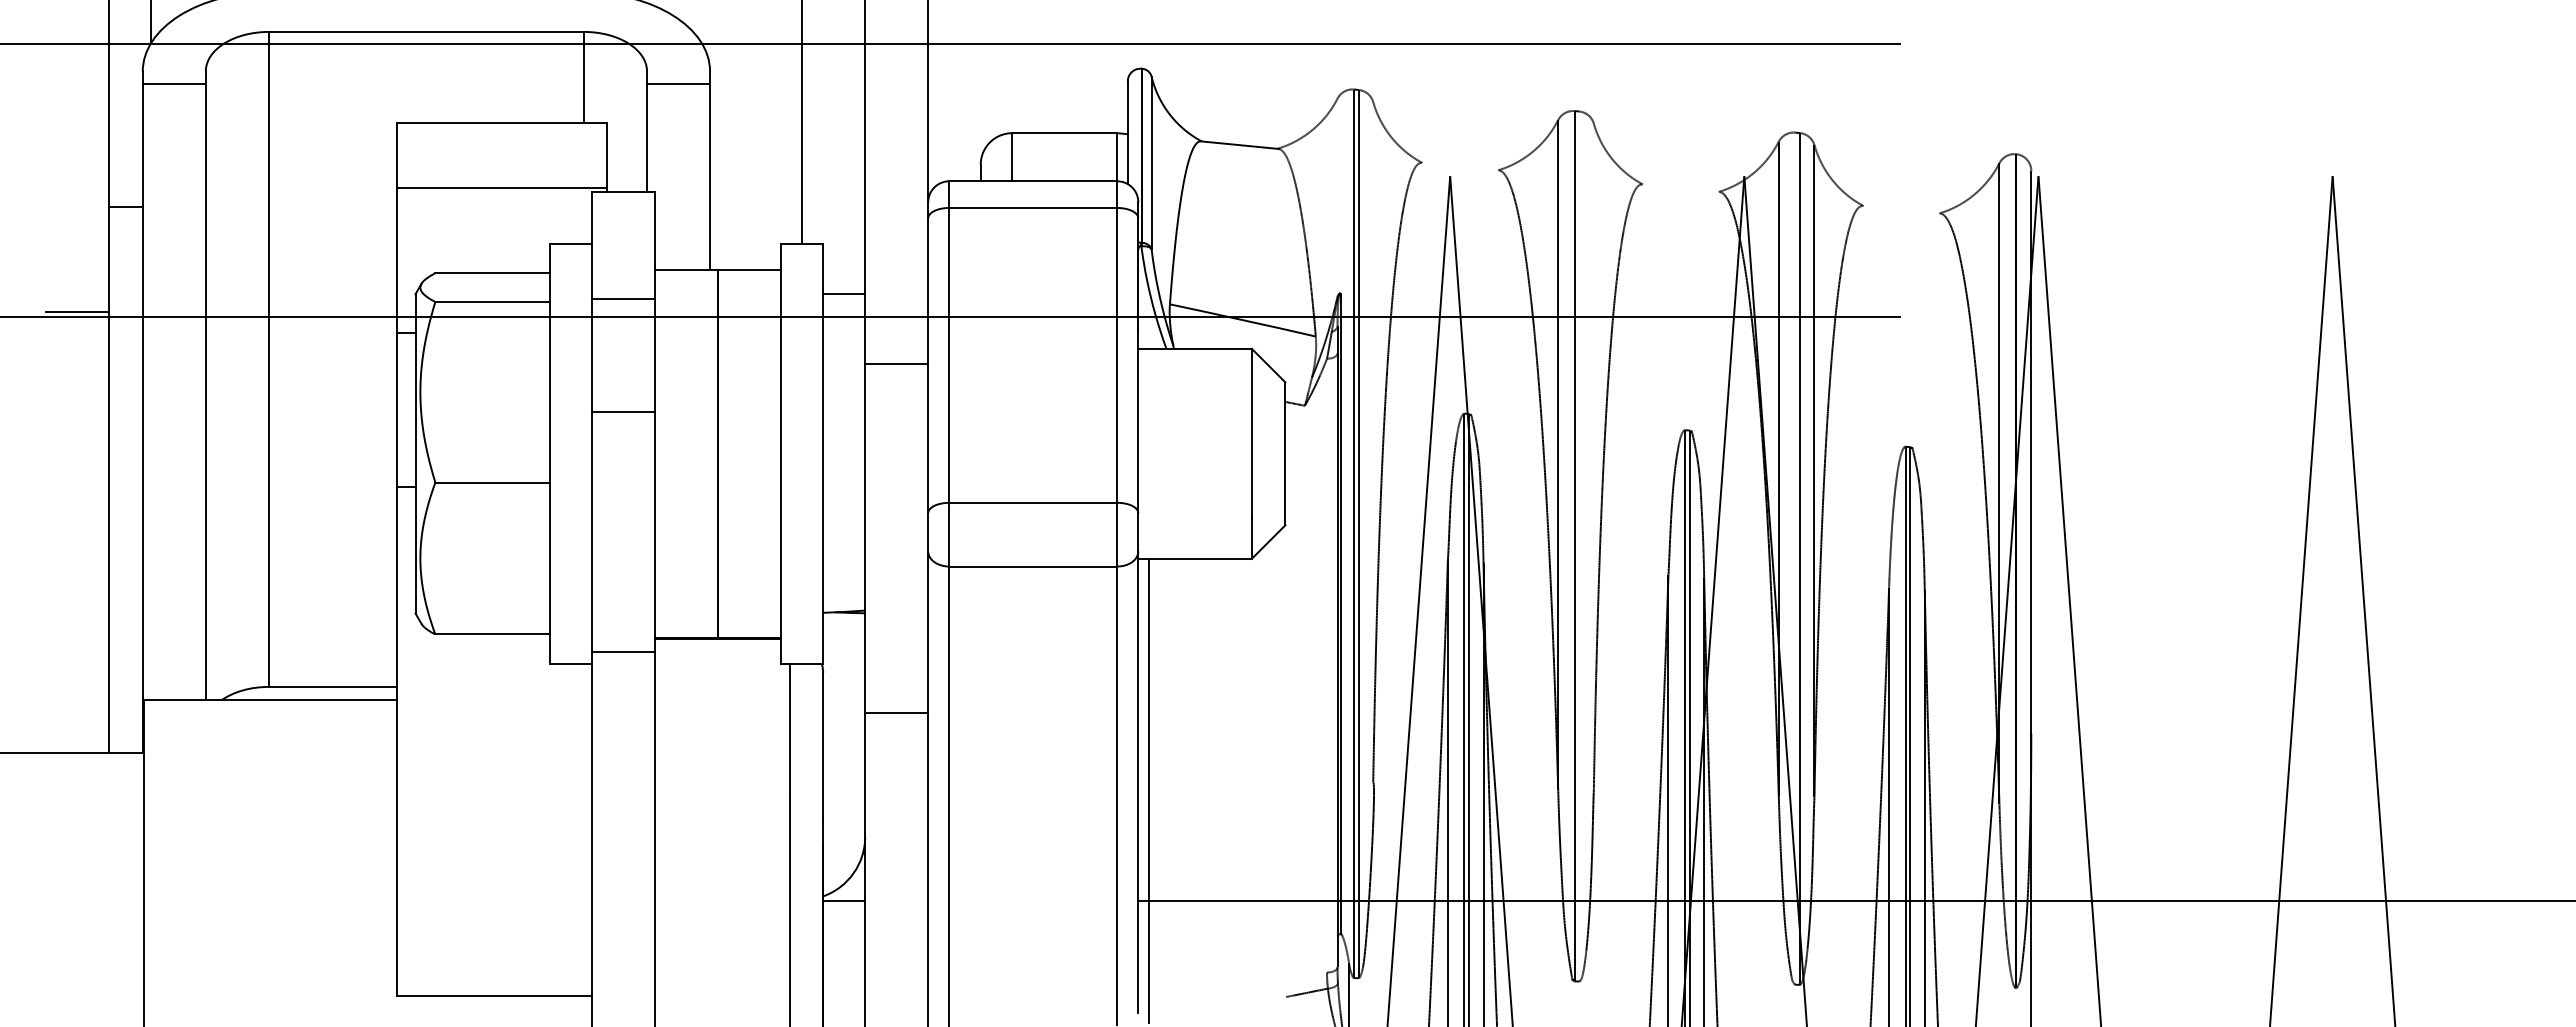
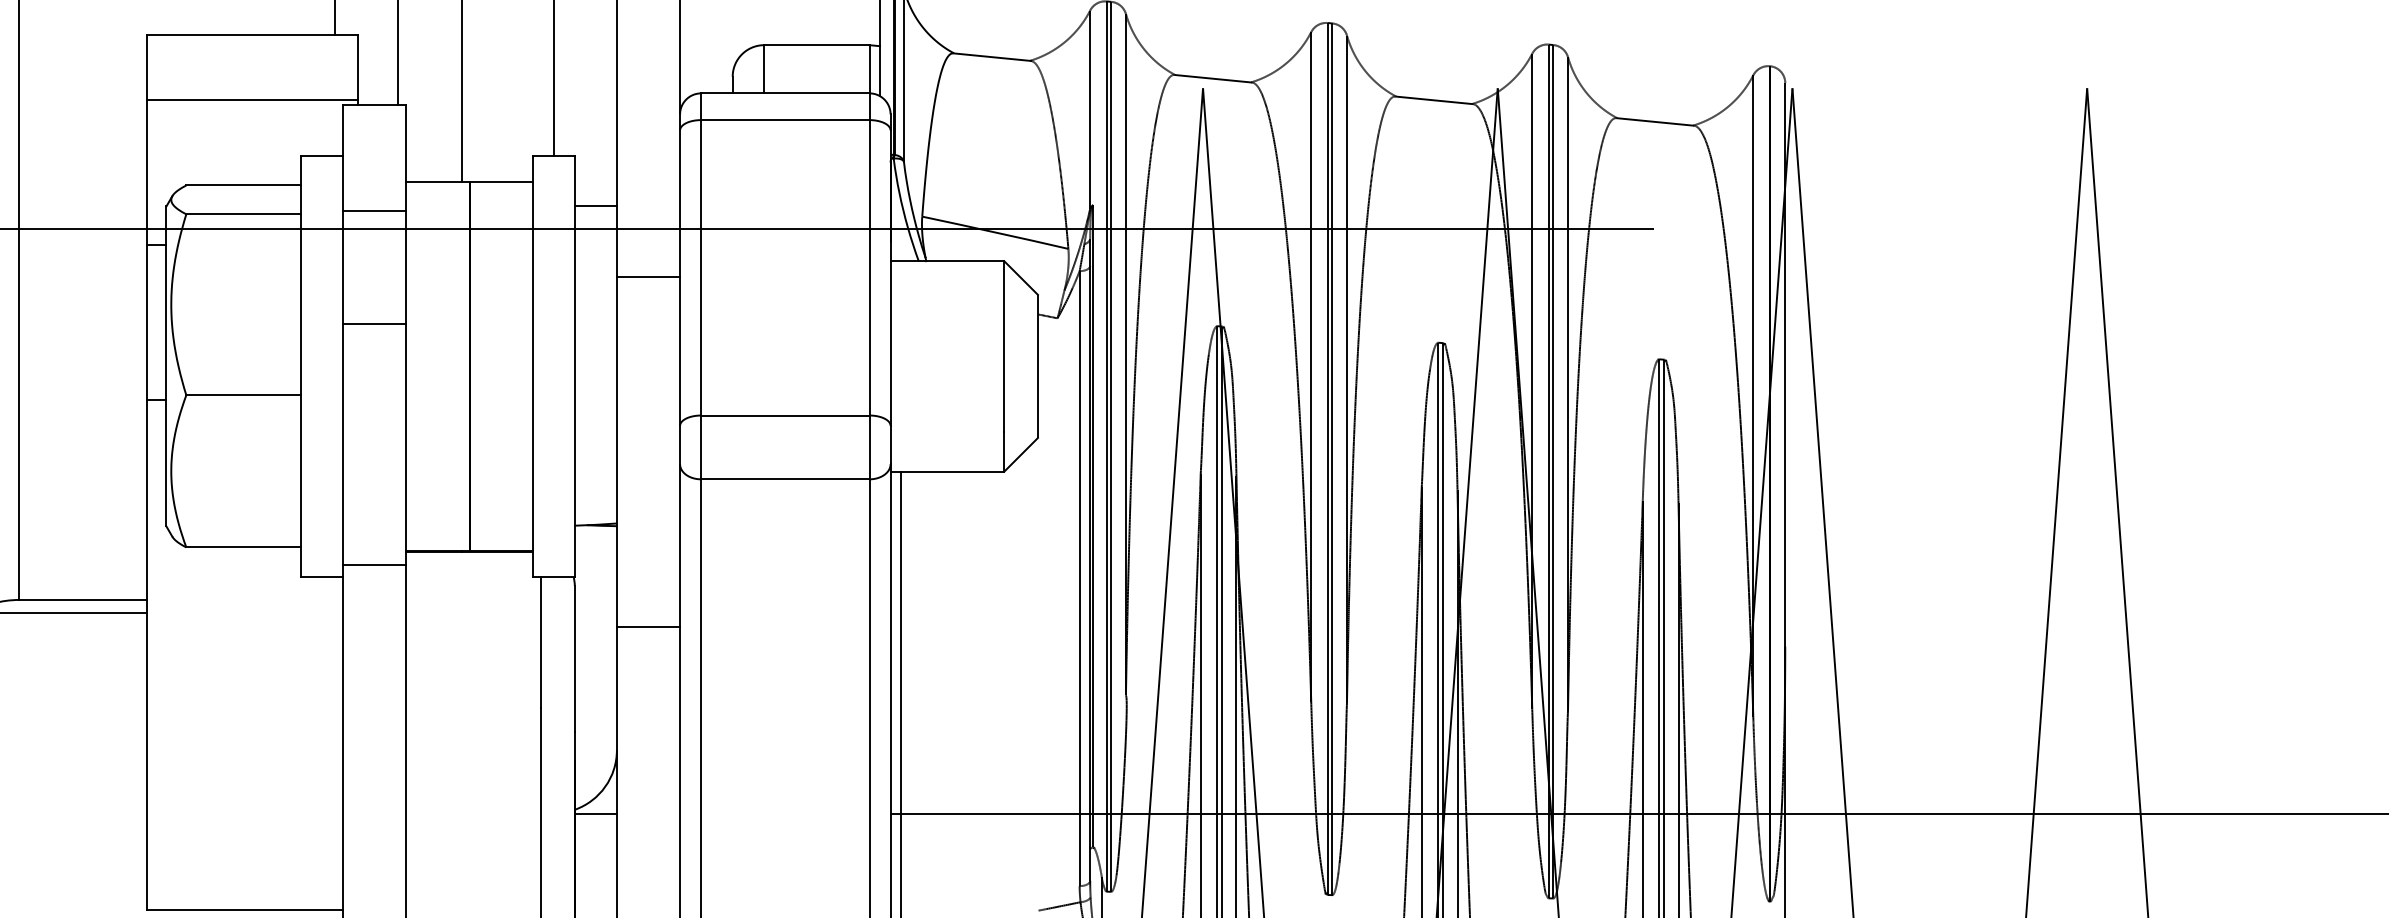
line: (1460, 166) -> (1213, 78), added
line: (1680, 188) -> (1433, 100), added
line: (1337, 197) -> (1090, 109), added
line: (1901, 209) -> (1655, 121), added
line: (1373, 442) -> (1126, 355), added
line: (1593, 456) -> (1346, 369), added
line: (1579, 546) -> (1332, 459), added
line: (1795, 558) -> (1549, 471), added
line: (1327, 665) -> (1080, 578), added

